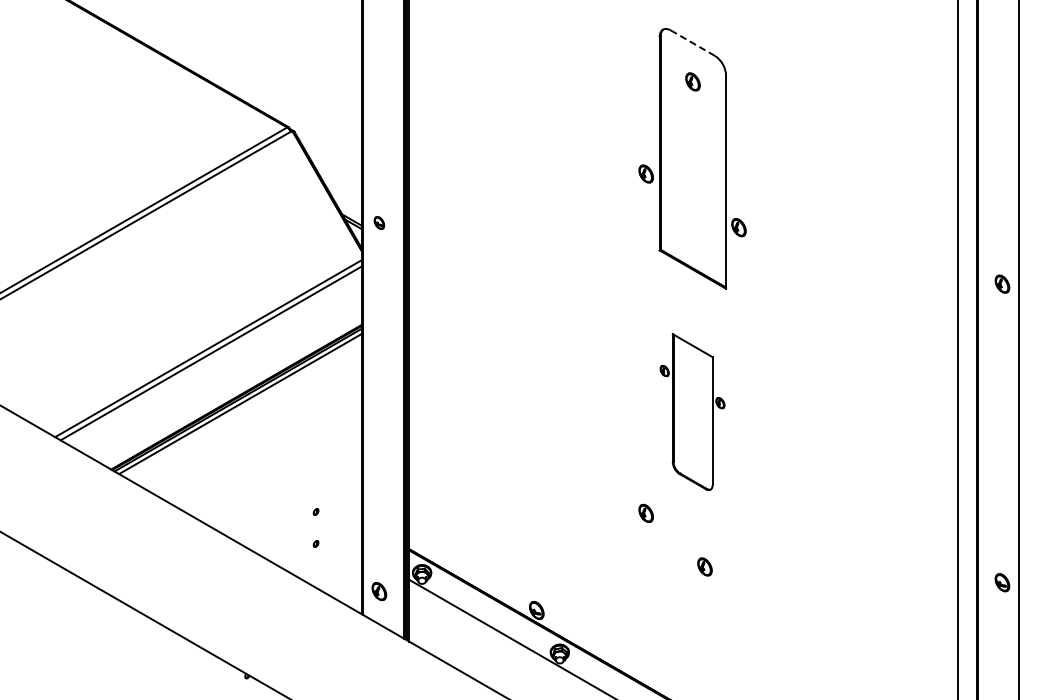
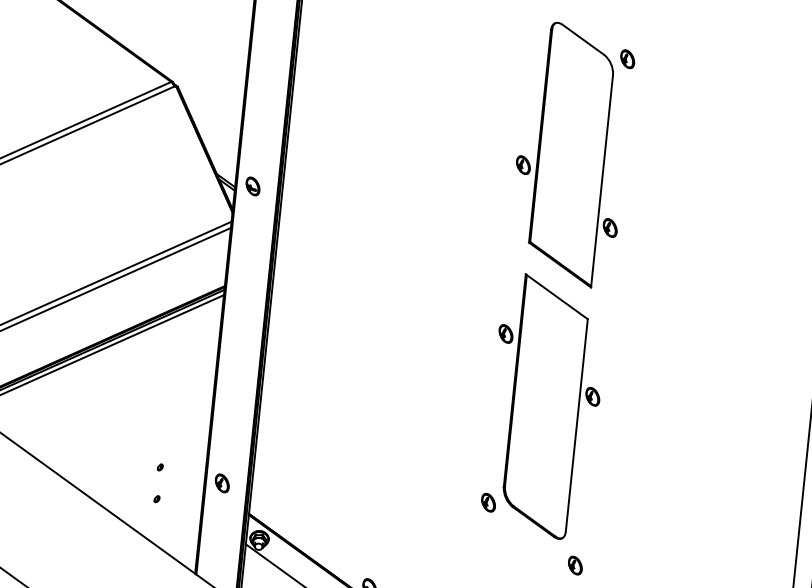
line: (692, 43) -> (582, 40), dashed -> solid
part: (692, 81) -> (627, 58), moved
part: (379, 222) -> (253, 185), size x1.43
part: (692, 411) -> (545, 406), size x1.67
part: (704, 566) -> (574, 565), moved
part: (379, 591) -> (222, 483), moved

